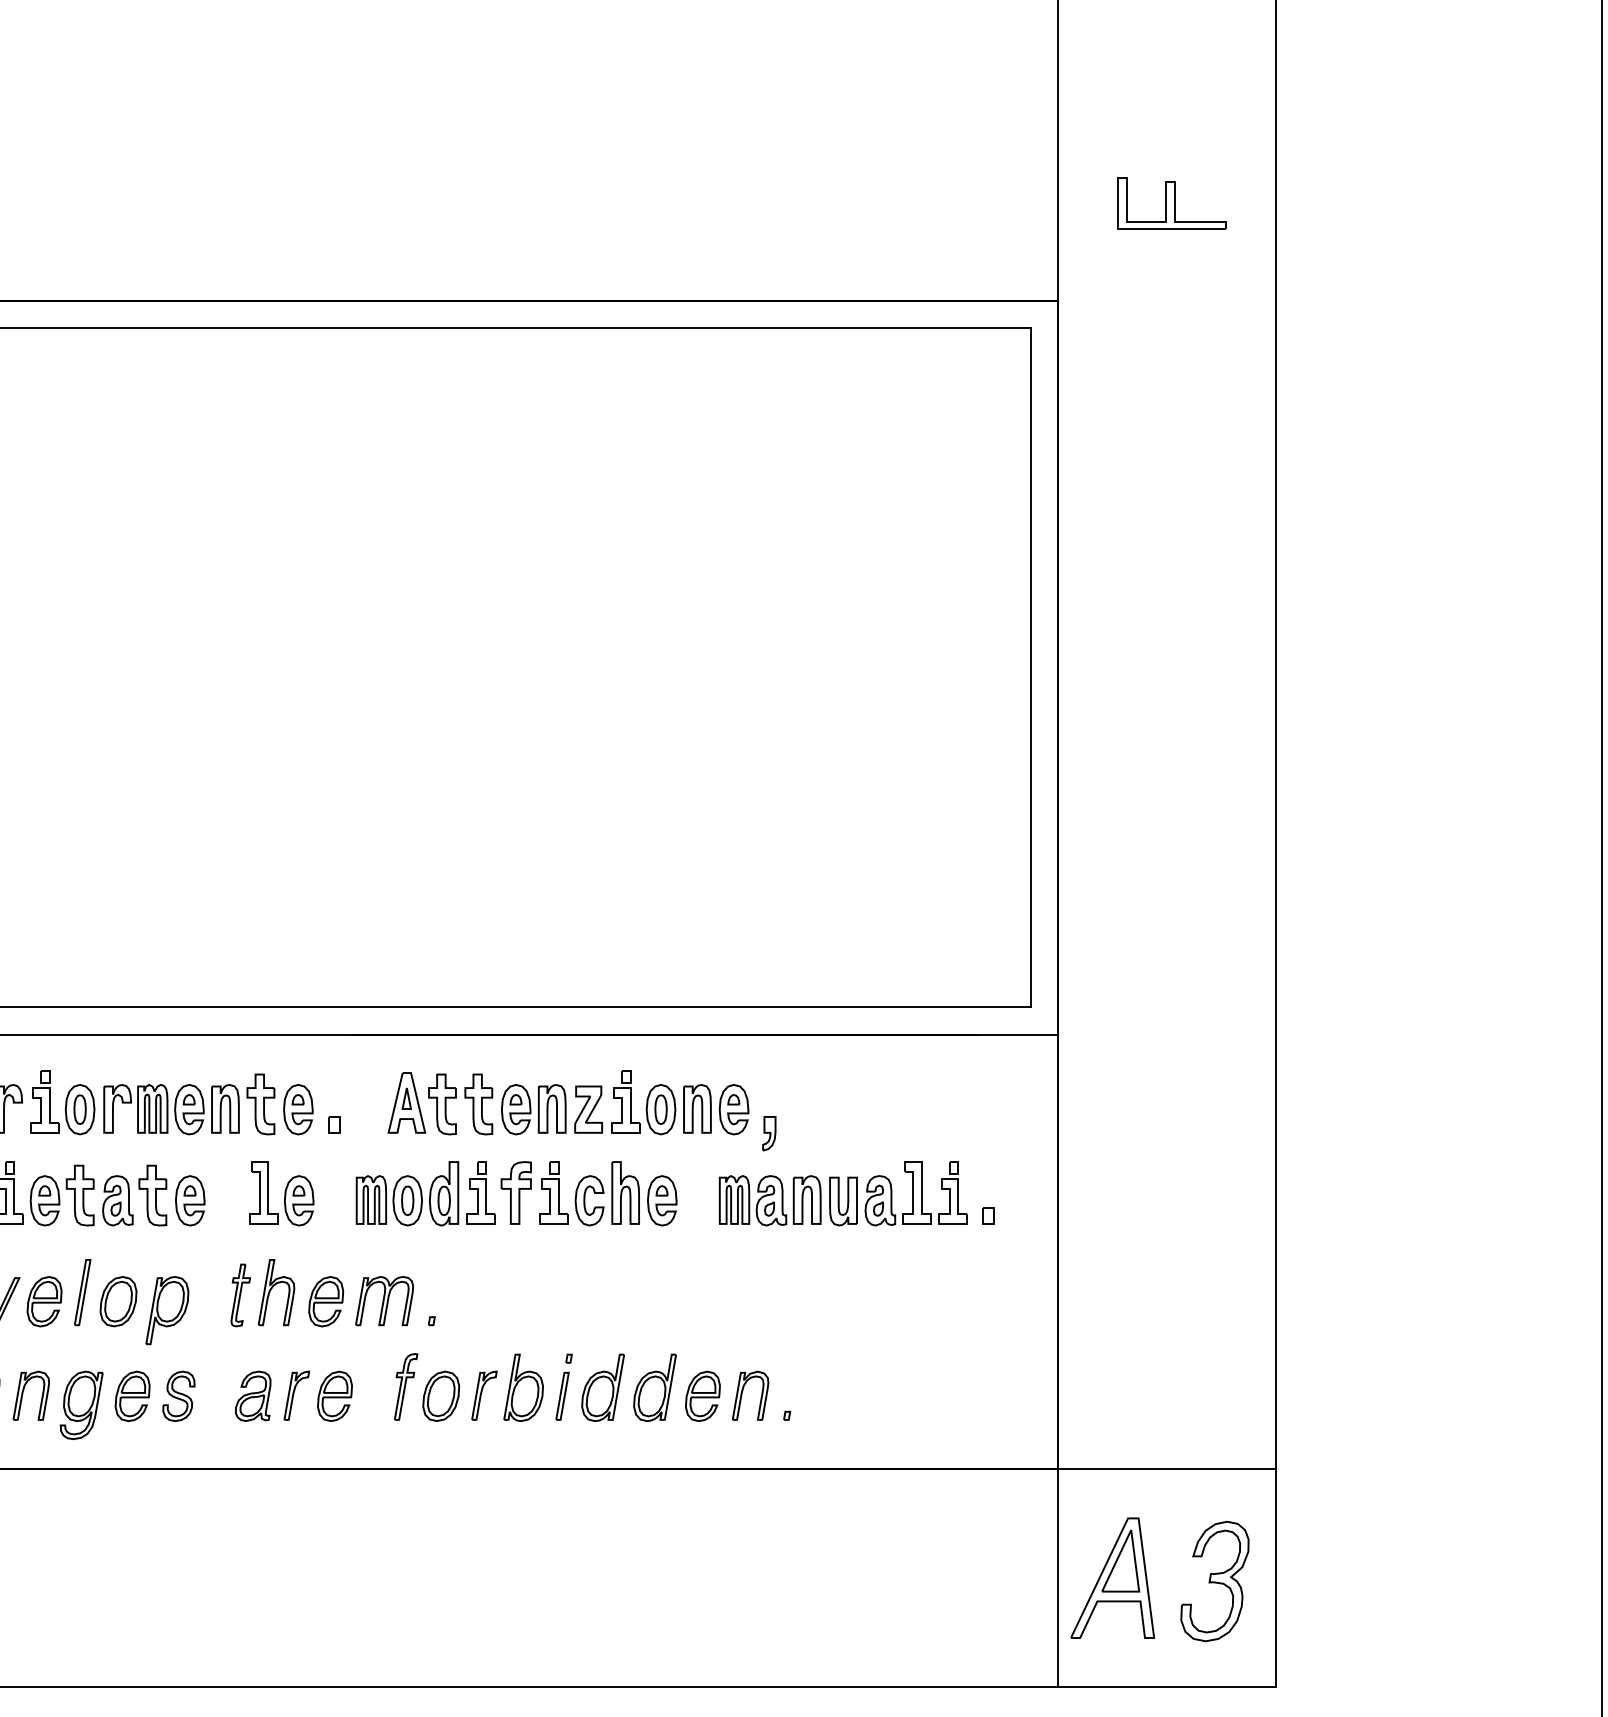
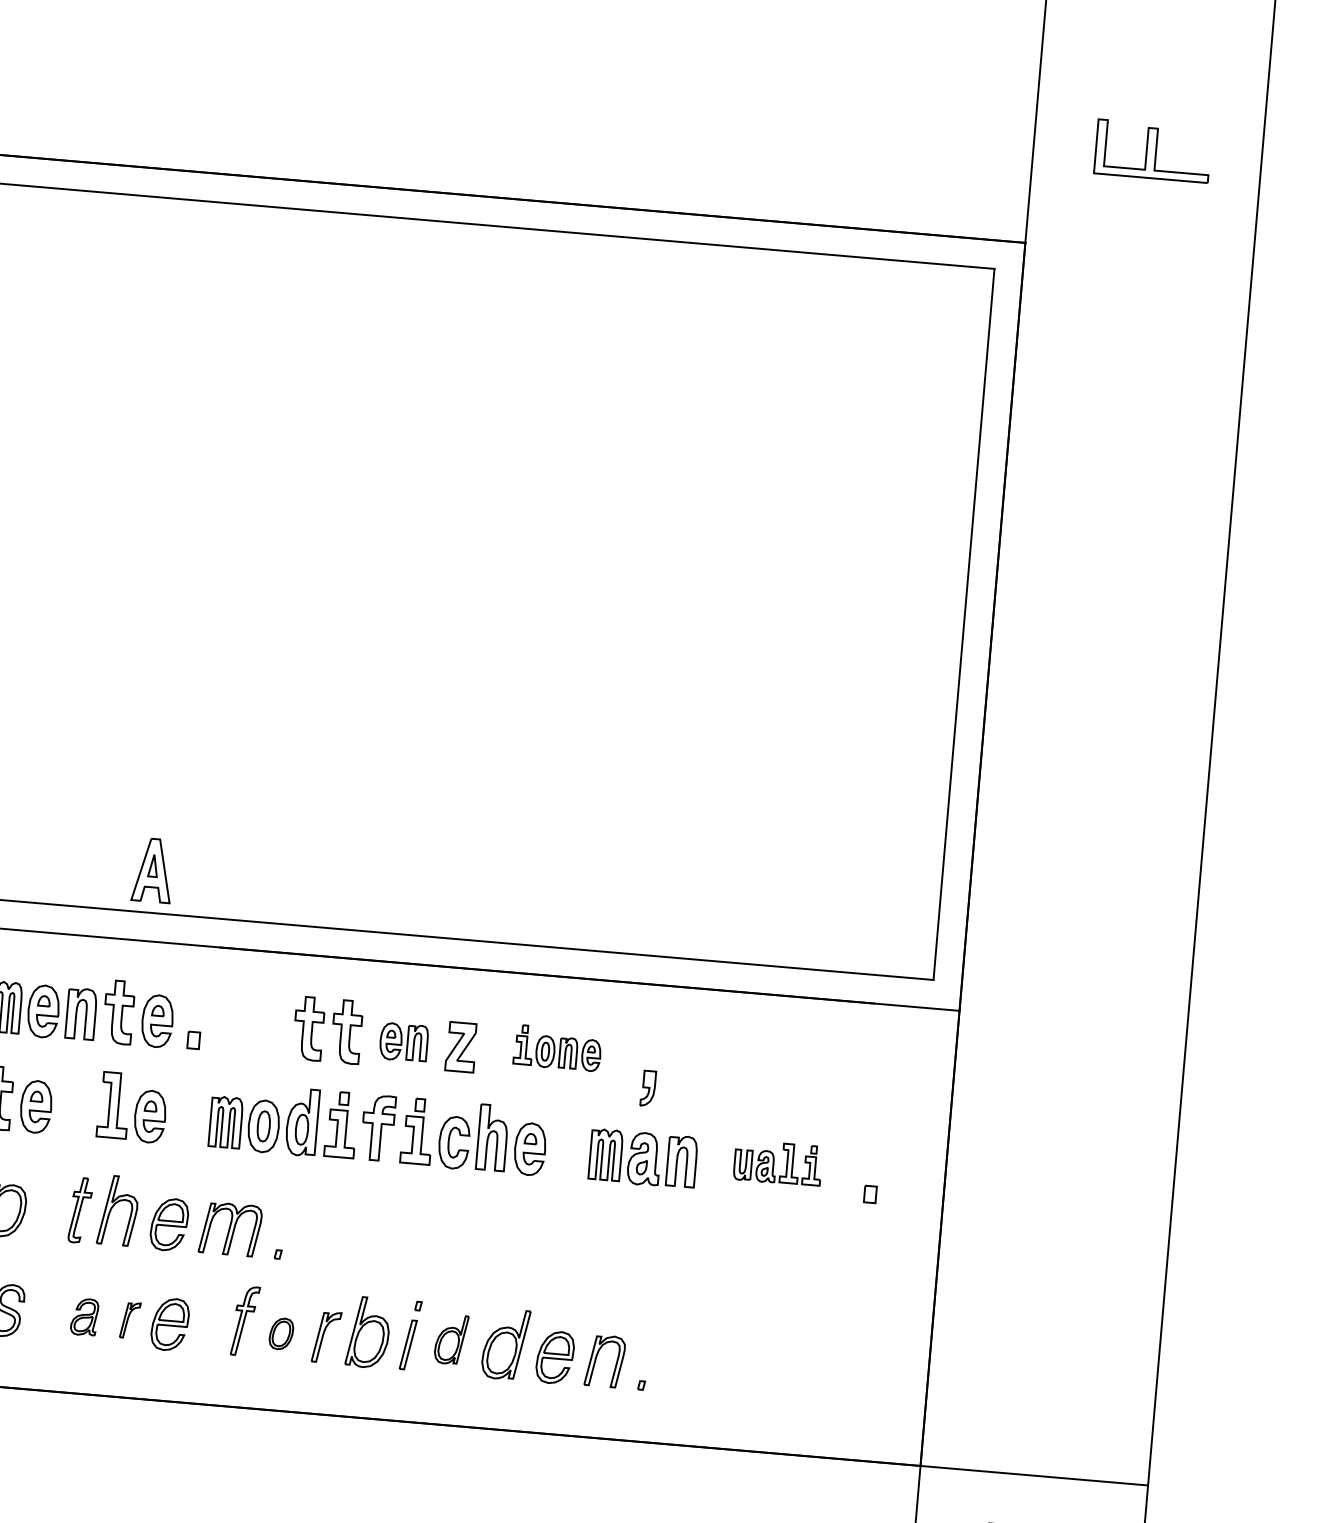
part: (406, 1102) -> (152, 869), moved
part: (680, 1102) -> (558, 1048), size x0.6
part: (533, 1109) -> (403, 1042), size x0.7
part: (898, 1193) -> (778, 1162), size x0.6
part: (602, 1387) -> (450, 1339), size x0.7
part: (253, 1395) -> (84, 1316), size x0.7
part: (296, 1395) -> (129, 1320), size x0.7
part: (441, 1395) -> (281, 1333), size x0.6

